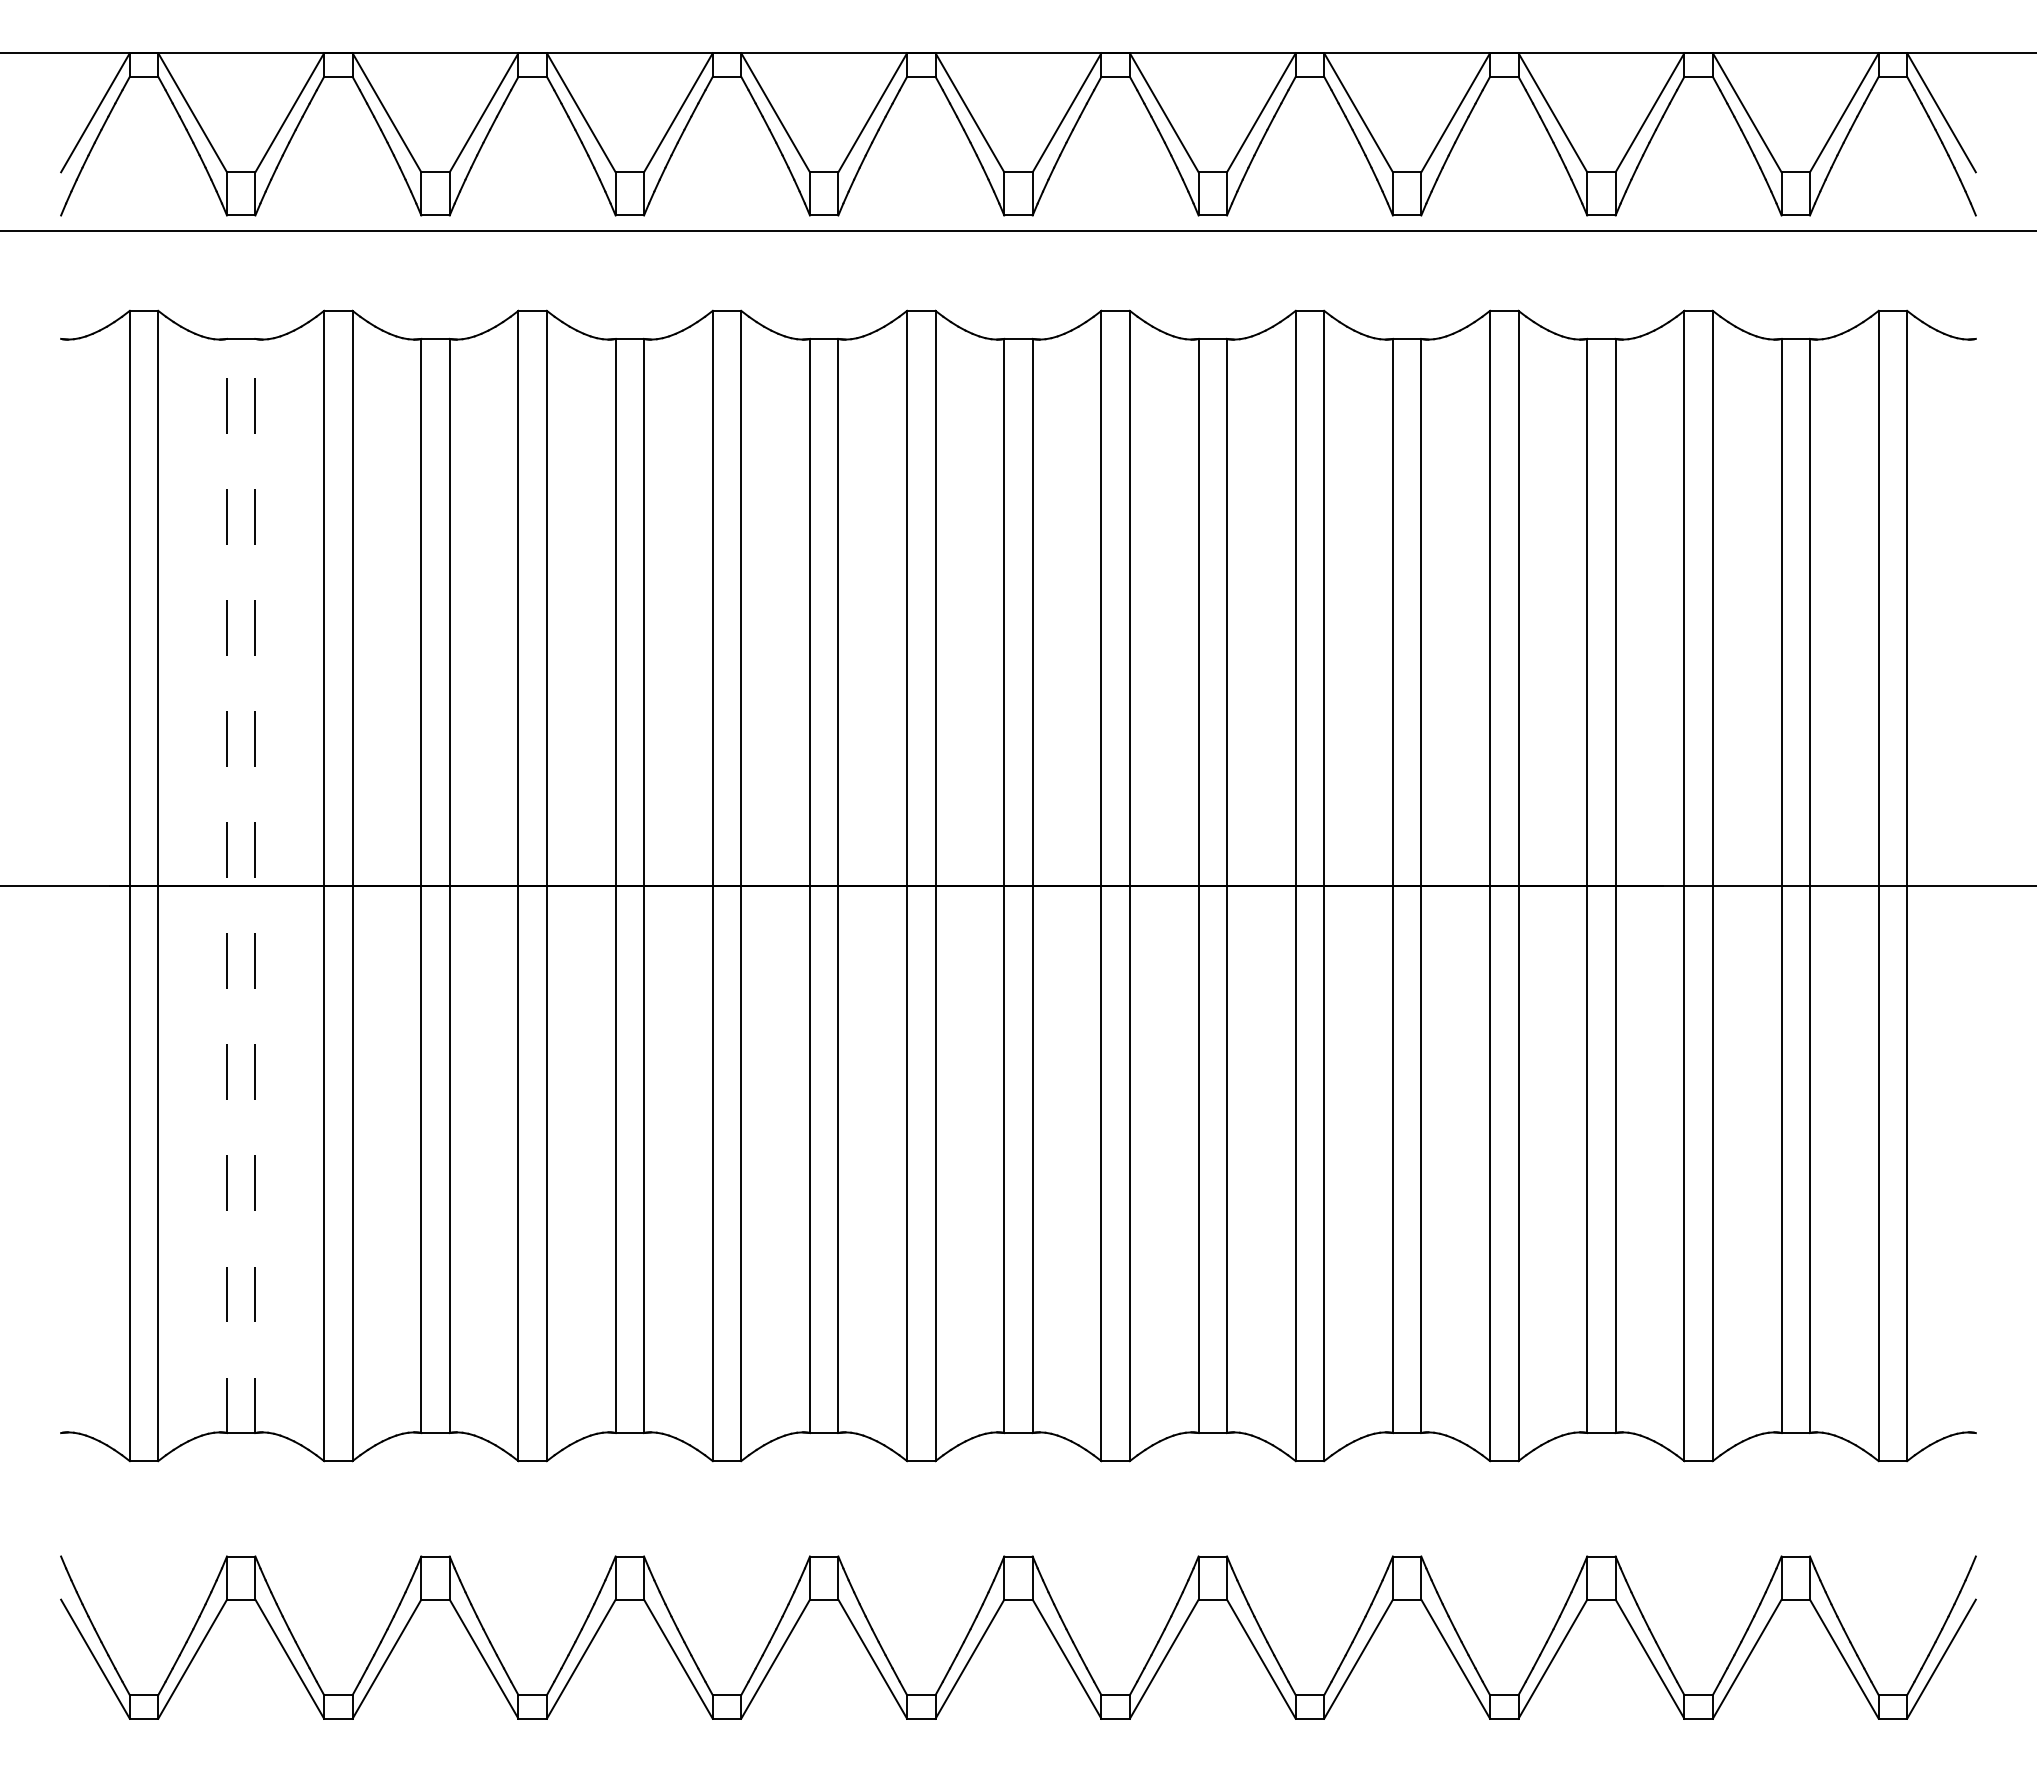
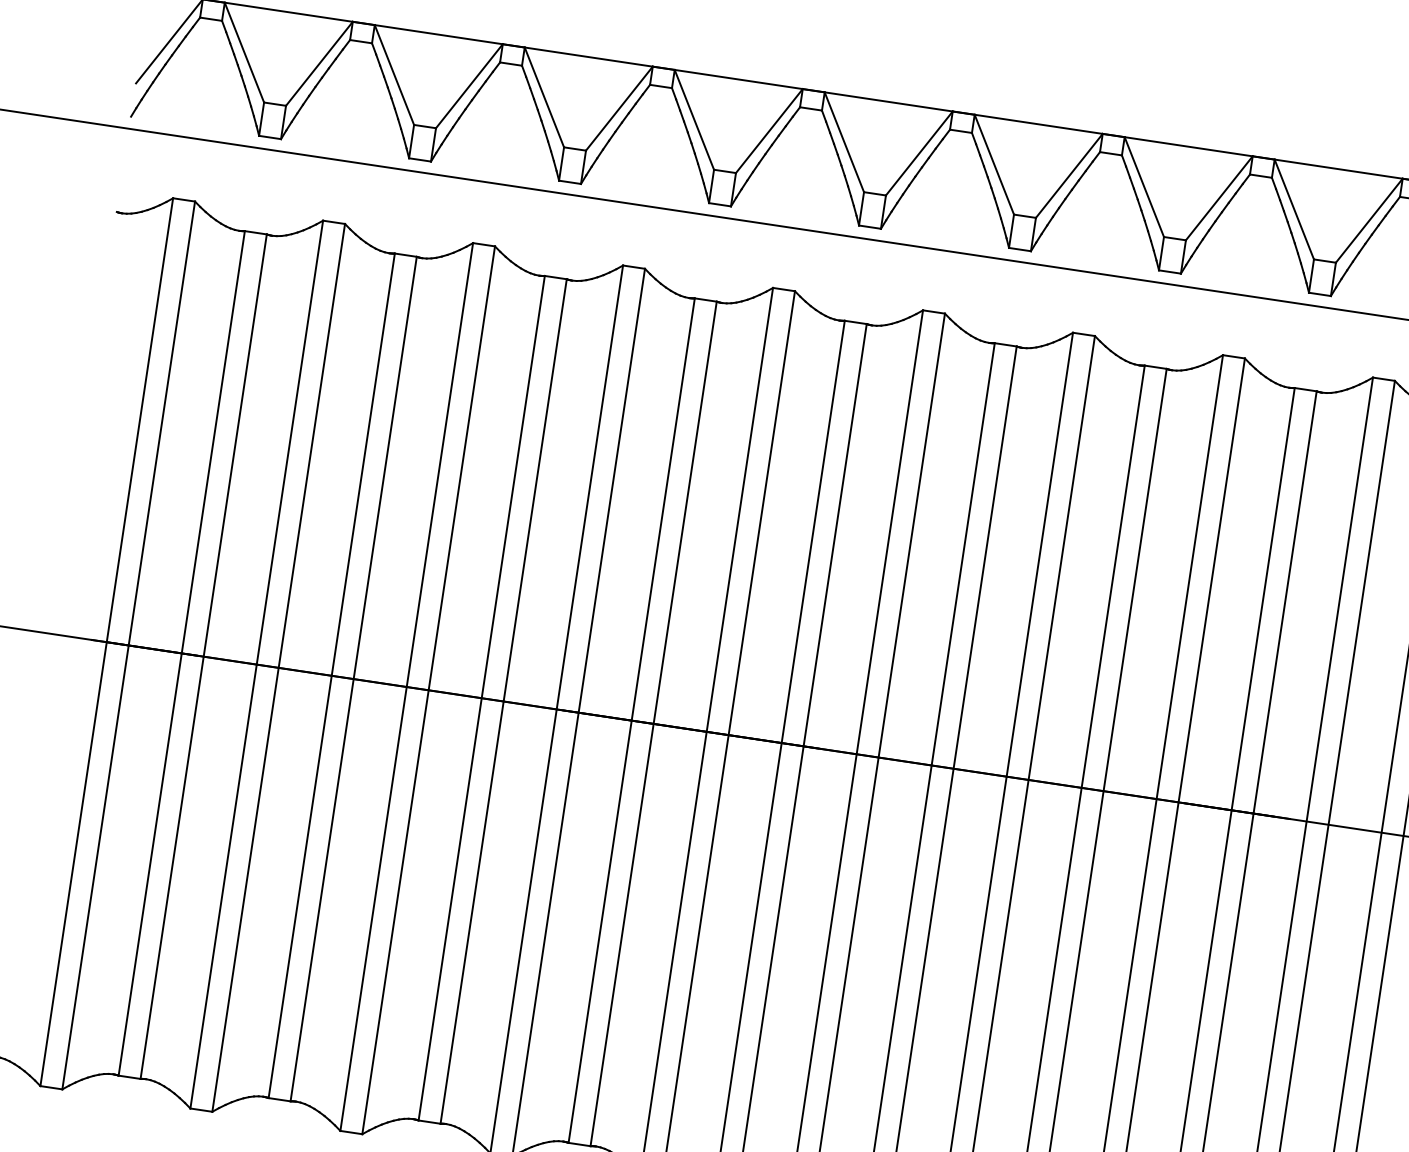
line: (227, 885) -> (182, 653), dashed -> solid
line: (255, 885) -> (203, 656), dashed -> solid

